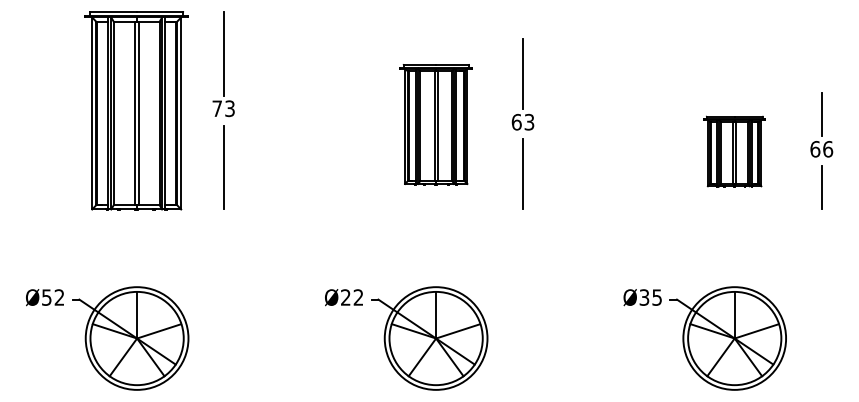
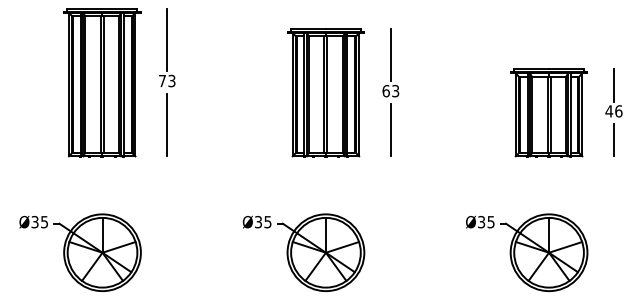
part: (436, 124) -> (326, 92), size x1.43
text: (815, 149) -> (609, 111), 66 -> 46
part: (734, 151) -> (548, 113), size x1.67
text: (53, 297) -> (40, 222), Ø52 -> Ø35
text: (352, 297) -> (263, 222), Ø22 -> Ø35

